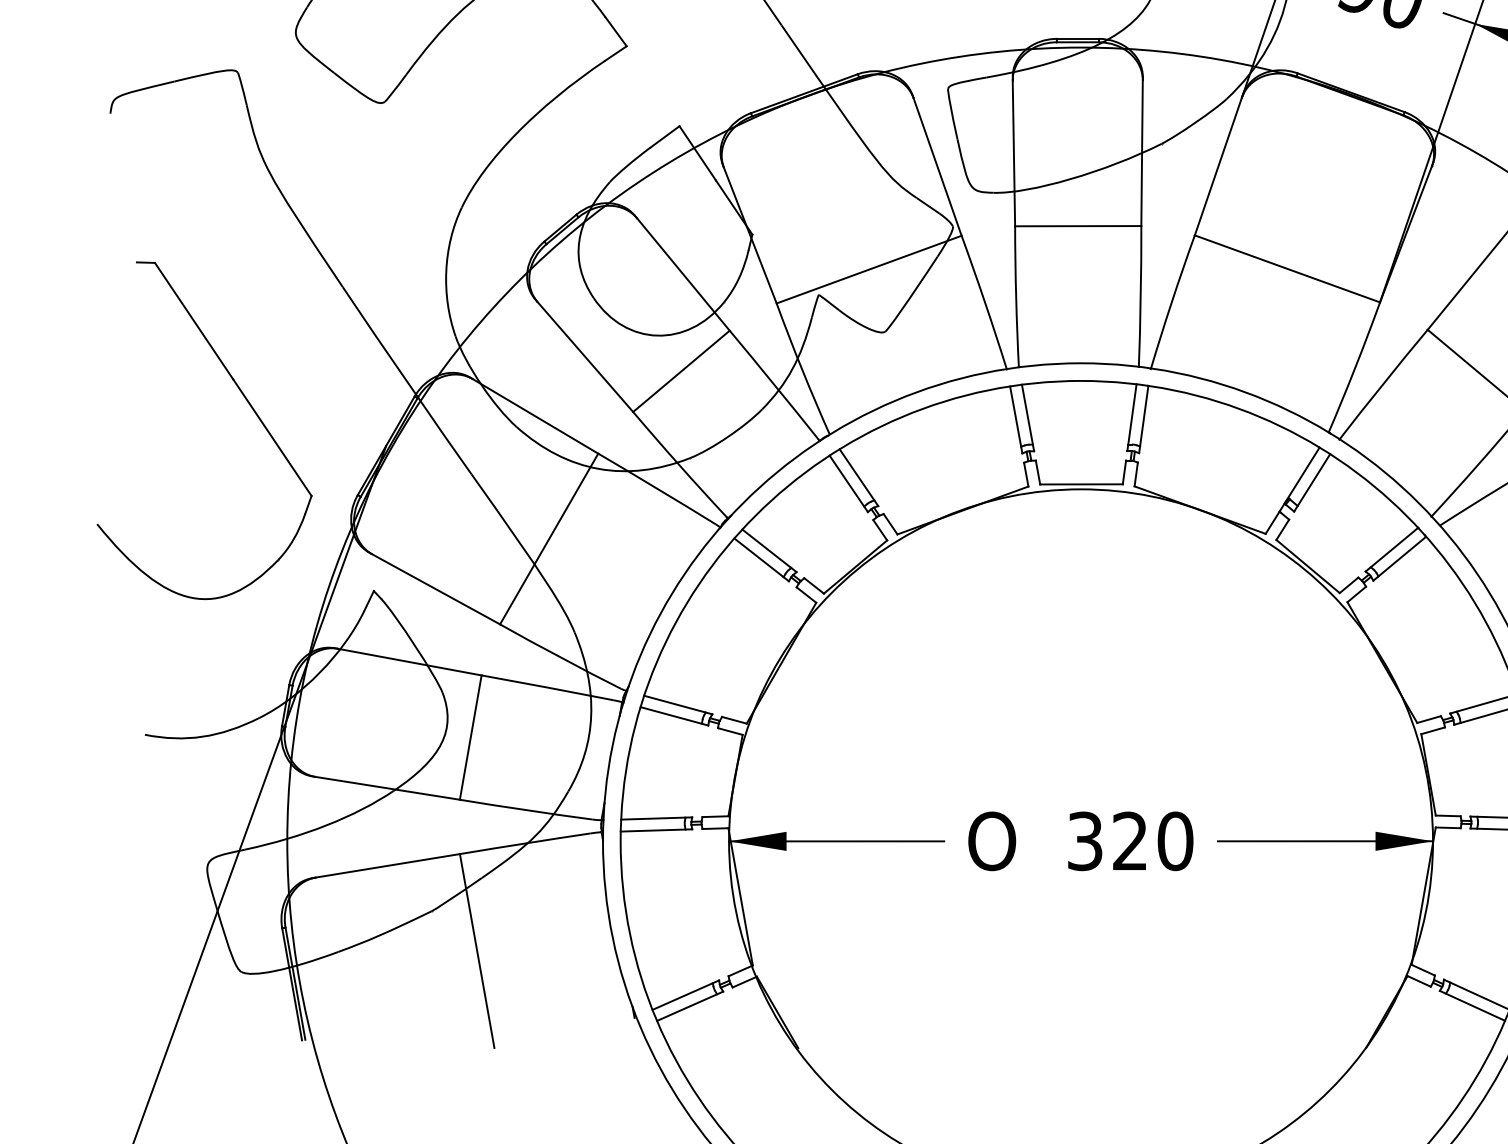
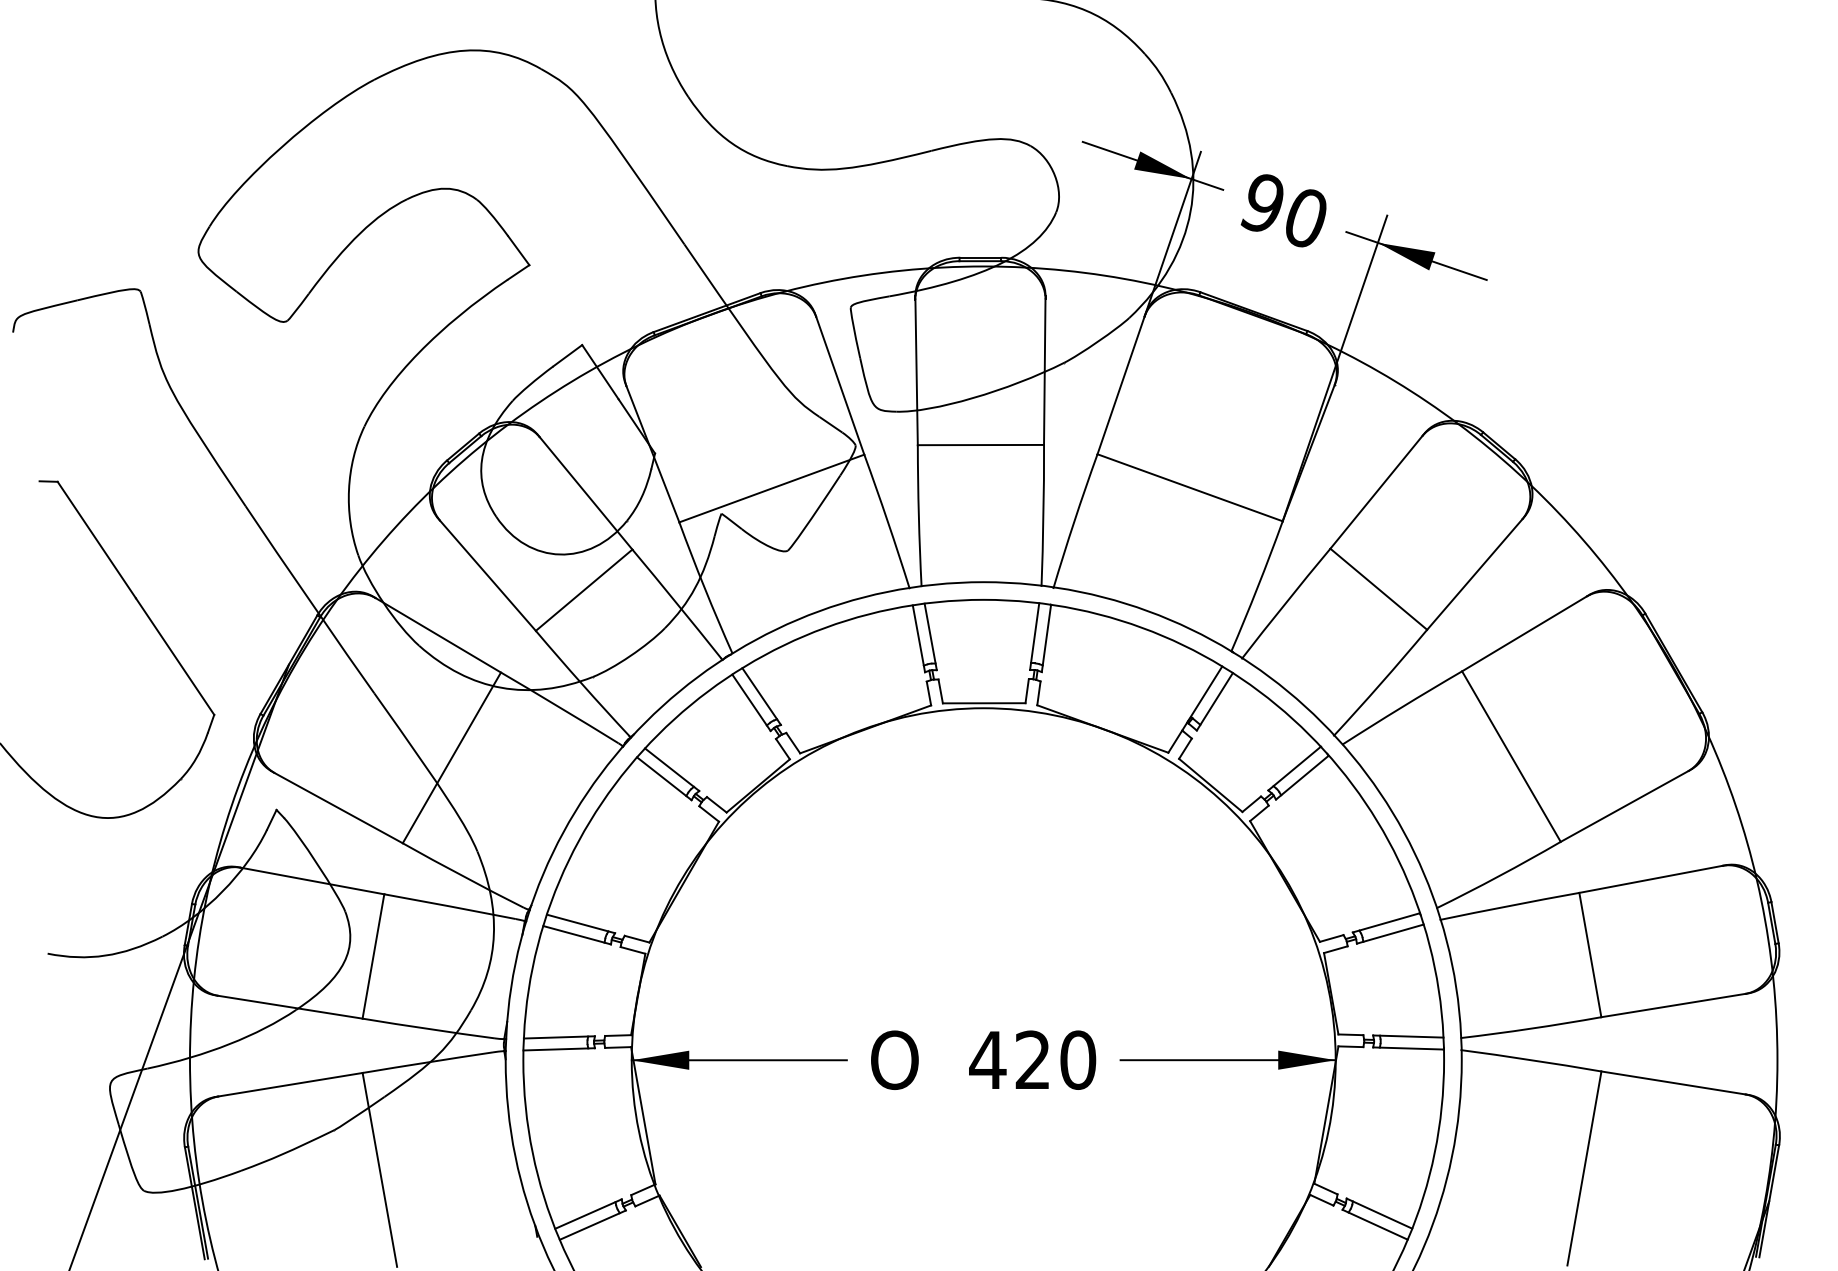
text: (1084, 840) -> (987, 1059), 320 -> 420

